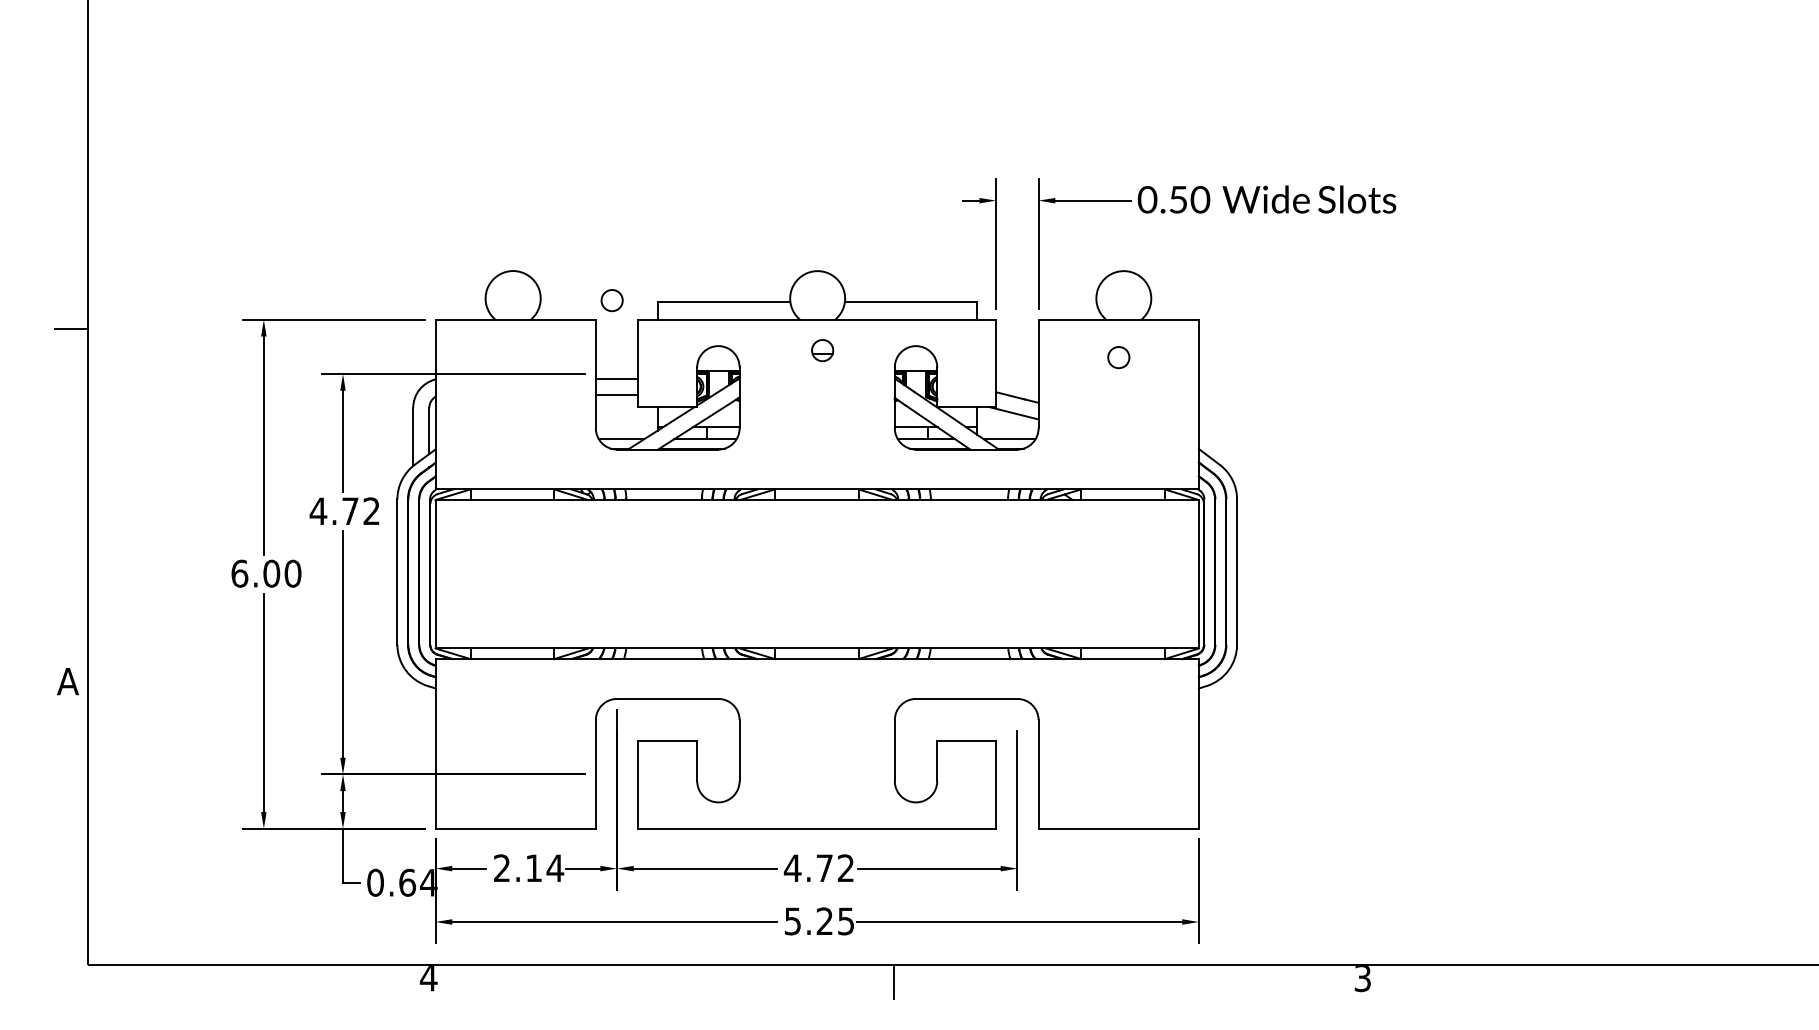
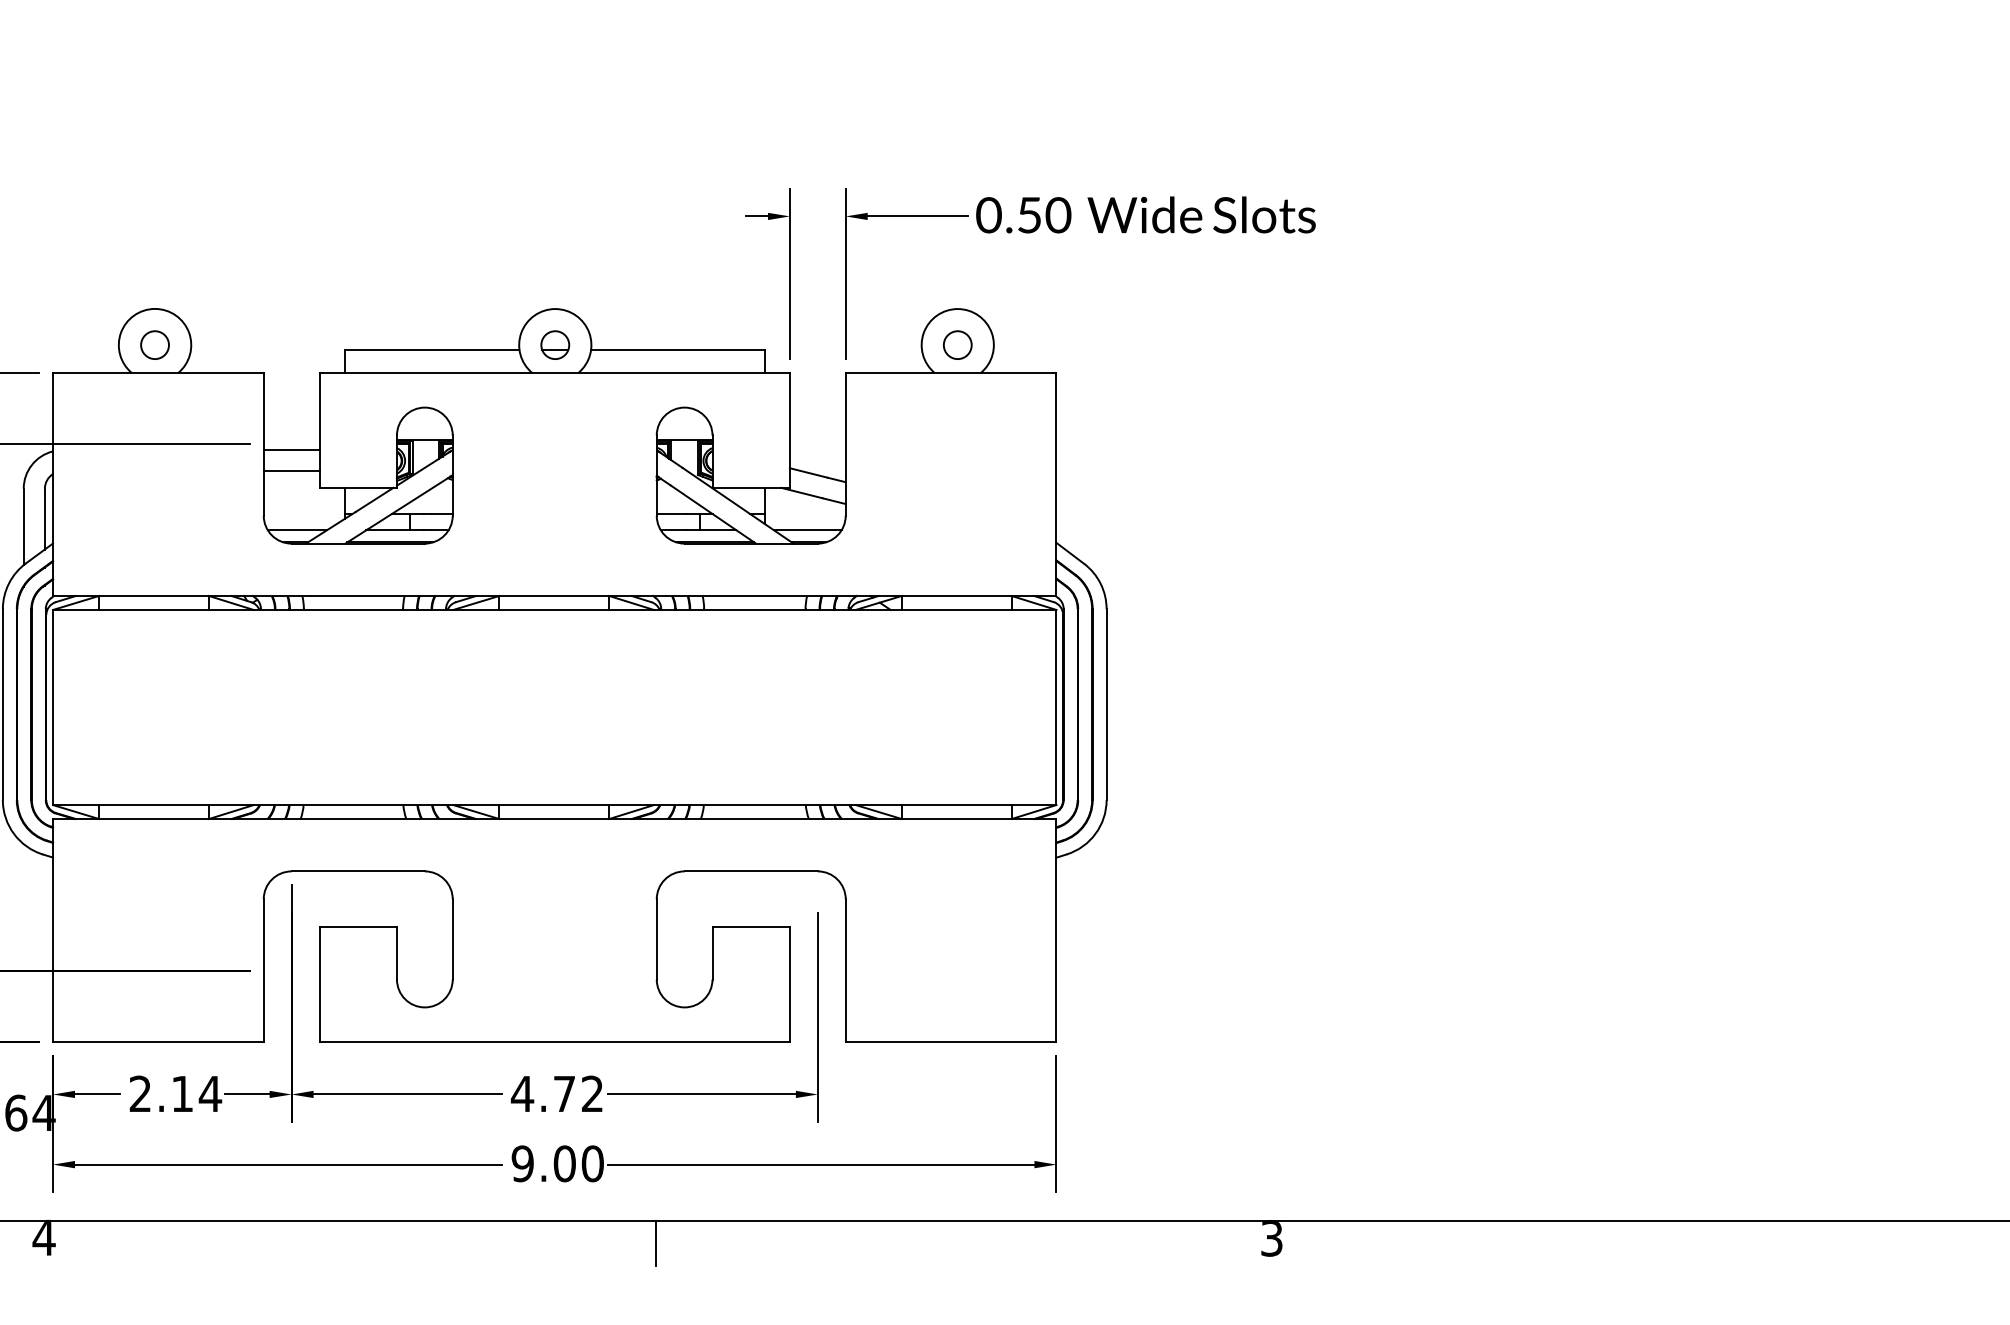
circle: (611, 300) -> (154, 345), moved
part: (822, 350) -> (555, 345), moved
circle: (1118, 357) -> (957, 345), moved
text: (819, 921) -> (557, 1163), 5.25 -> 9.00

